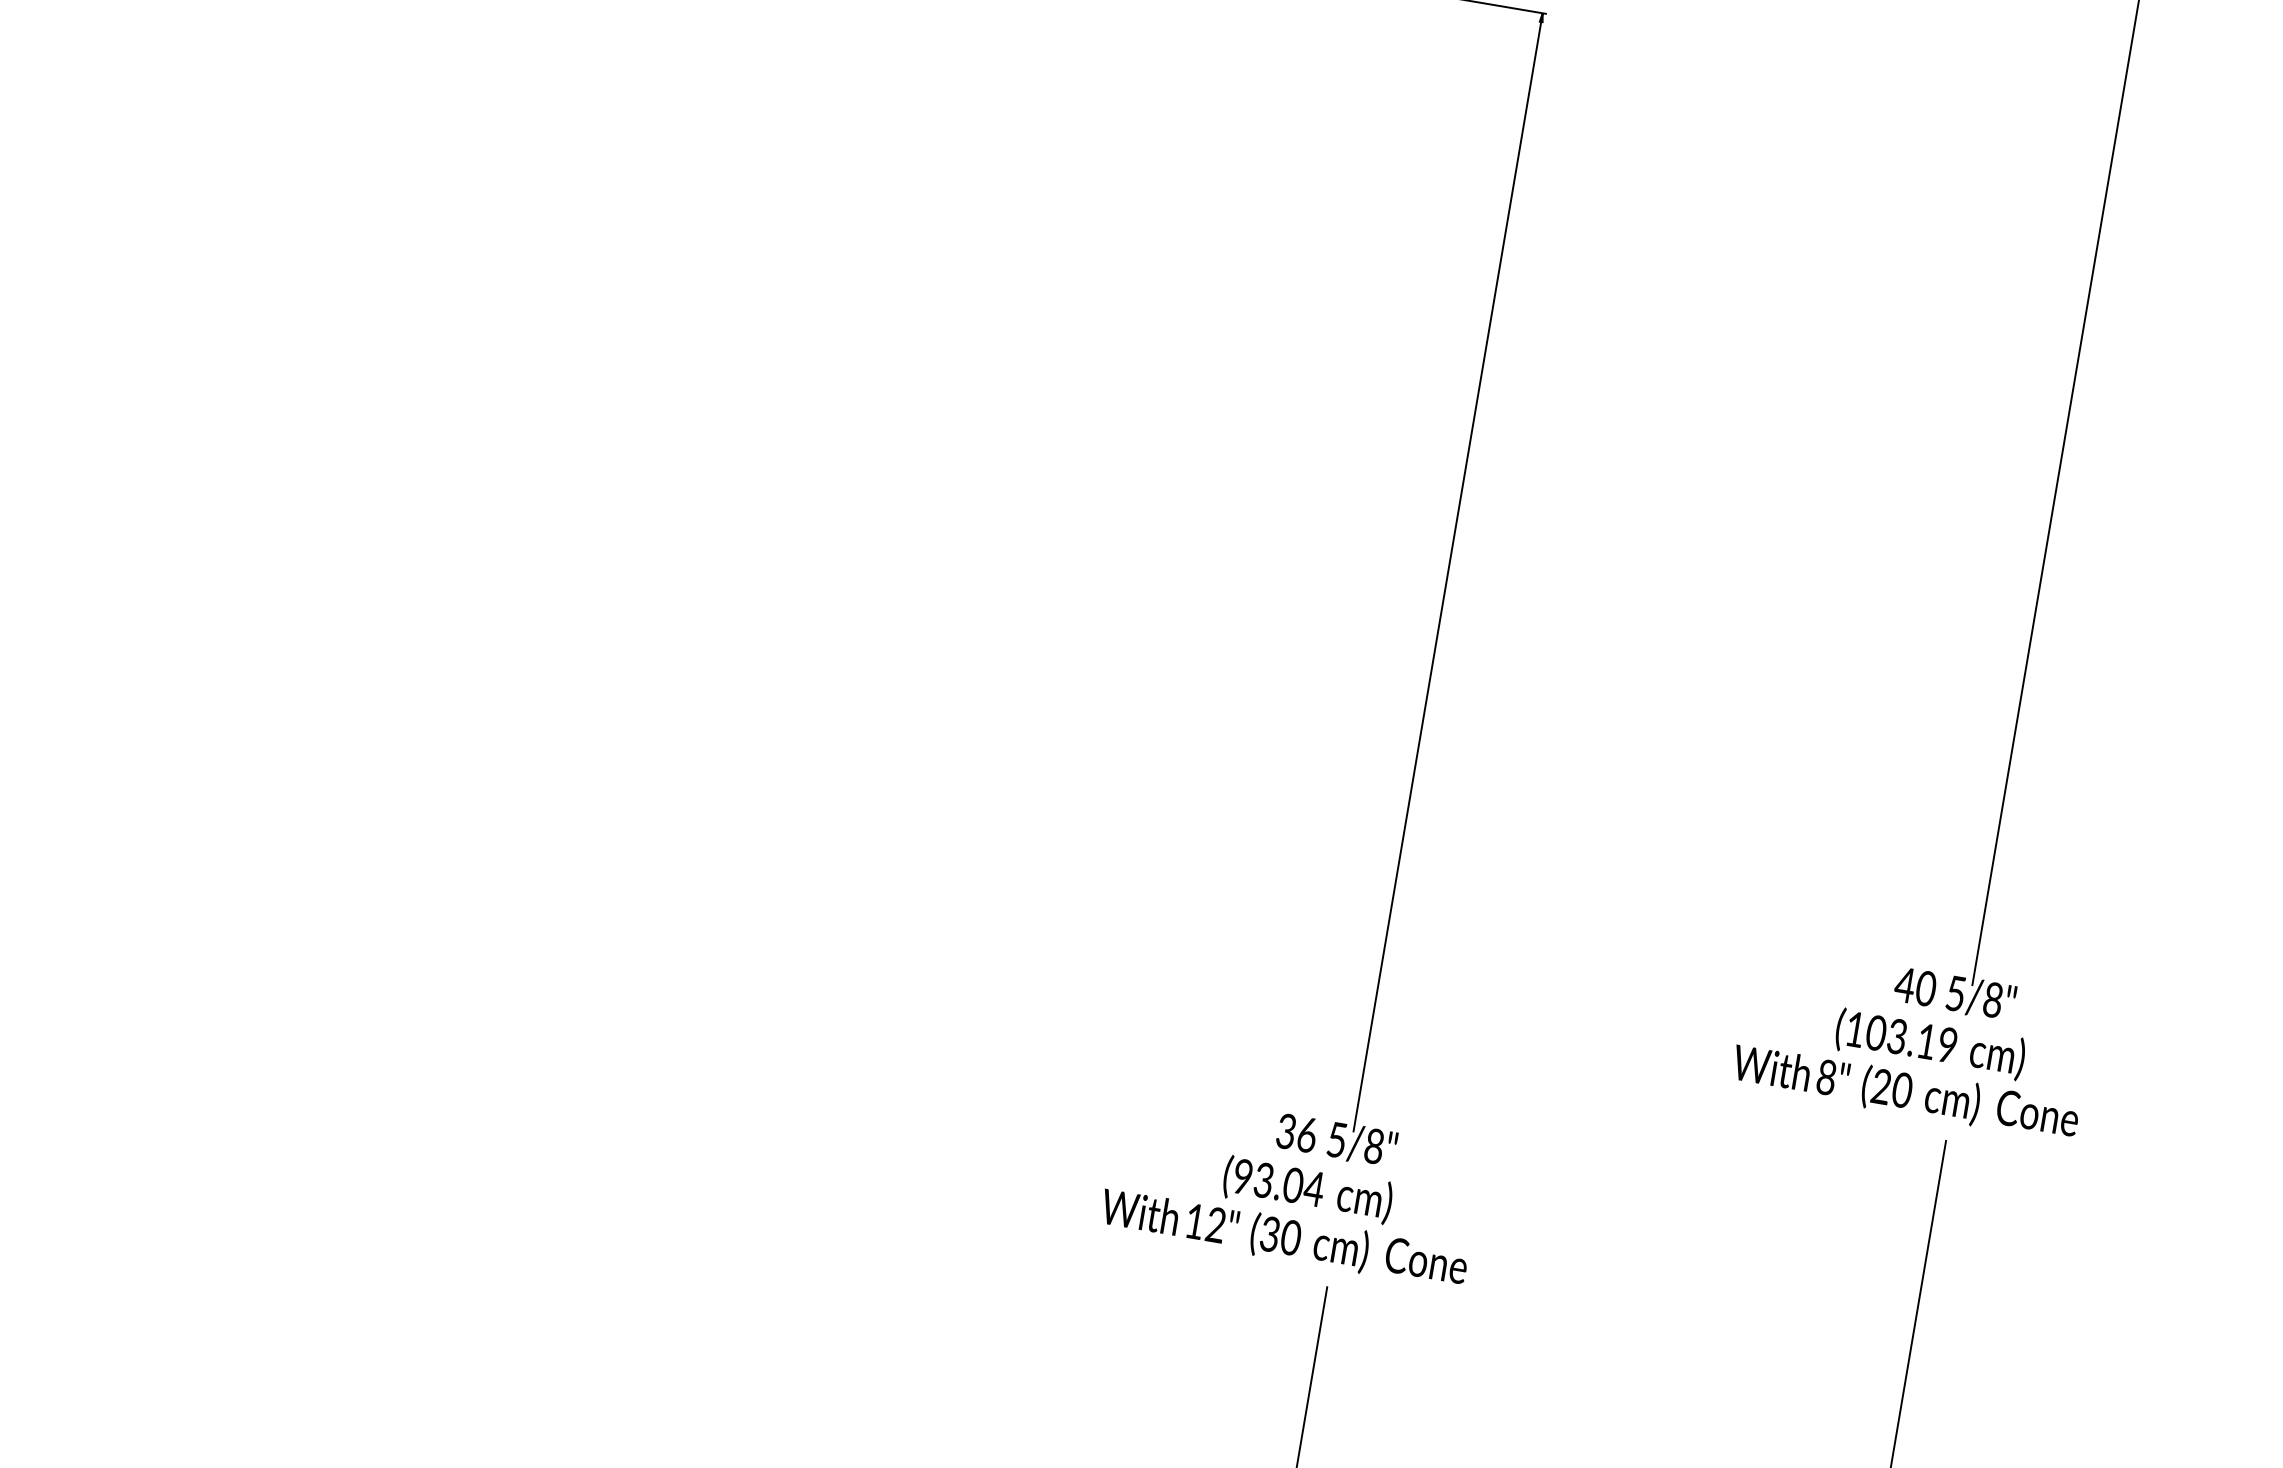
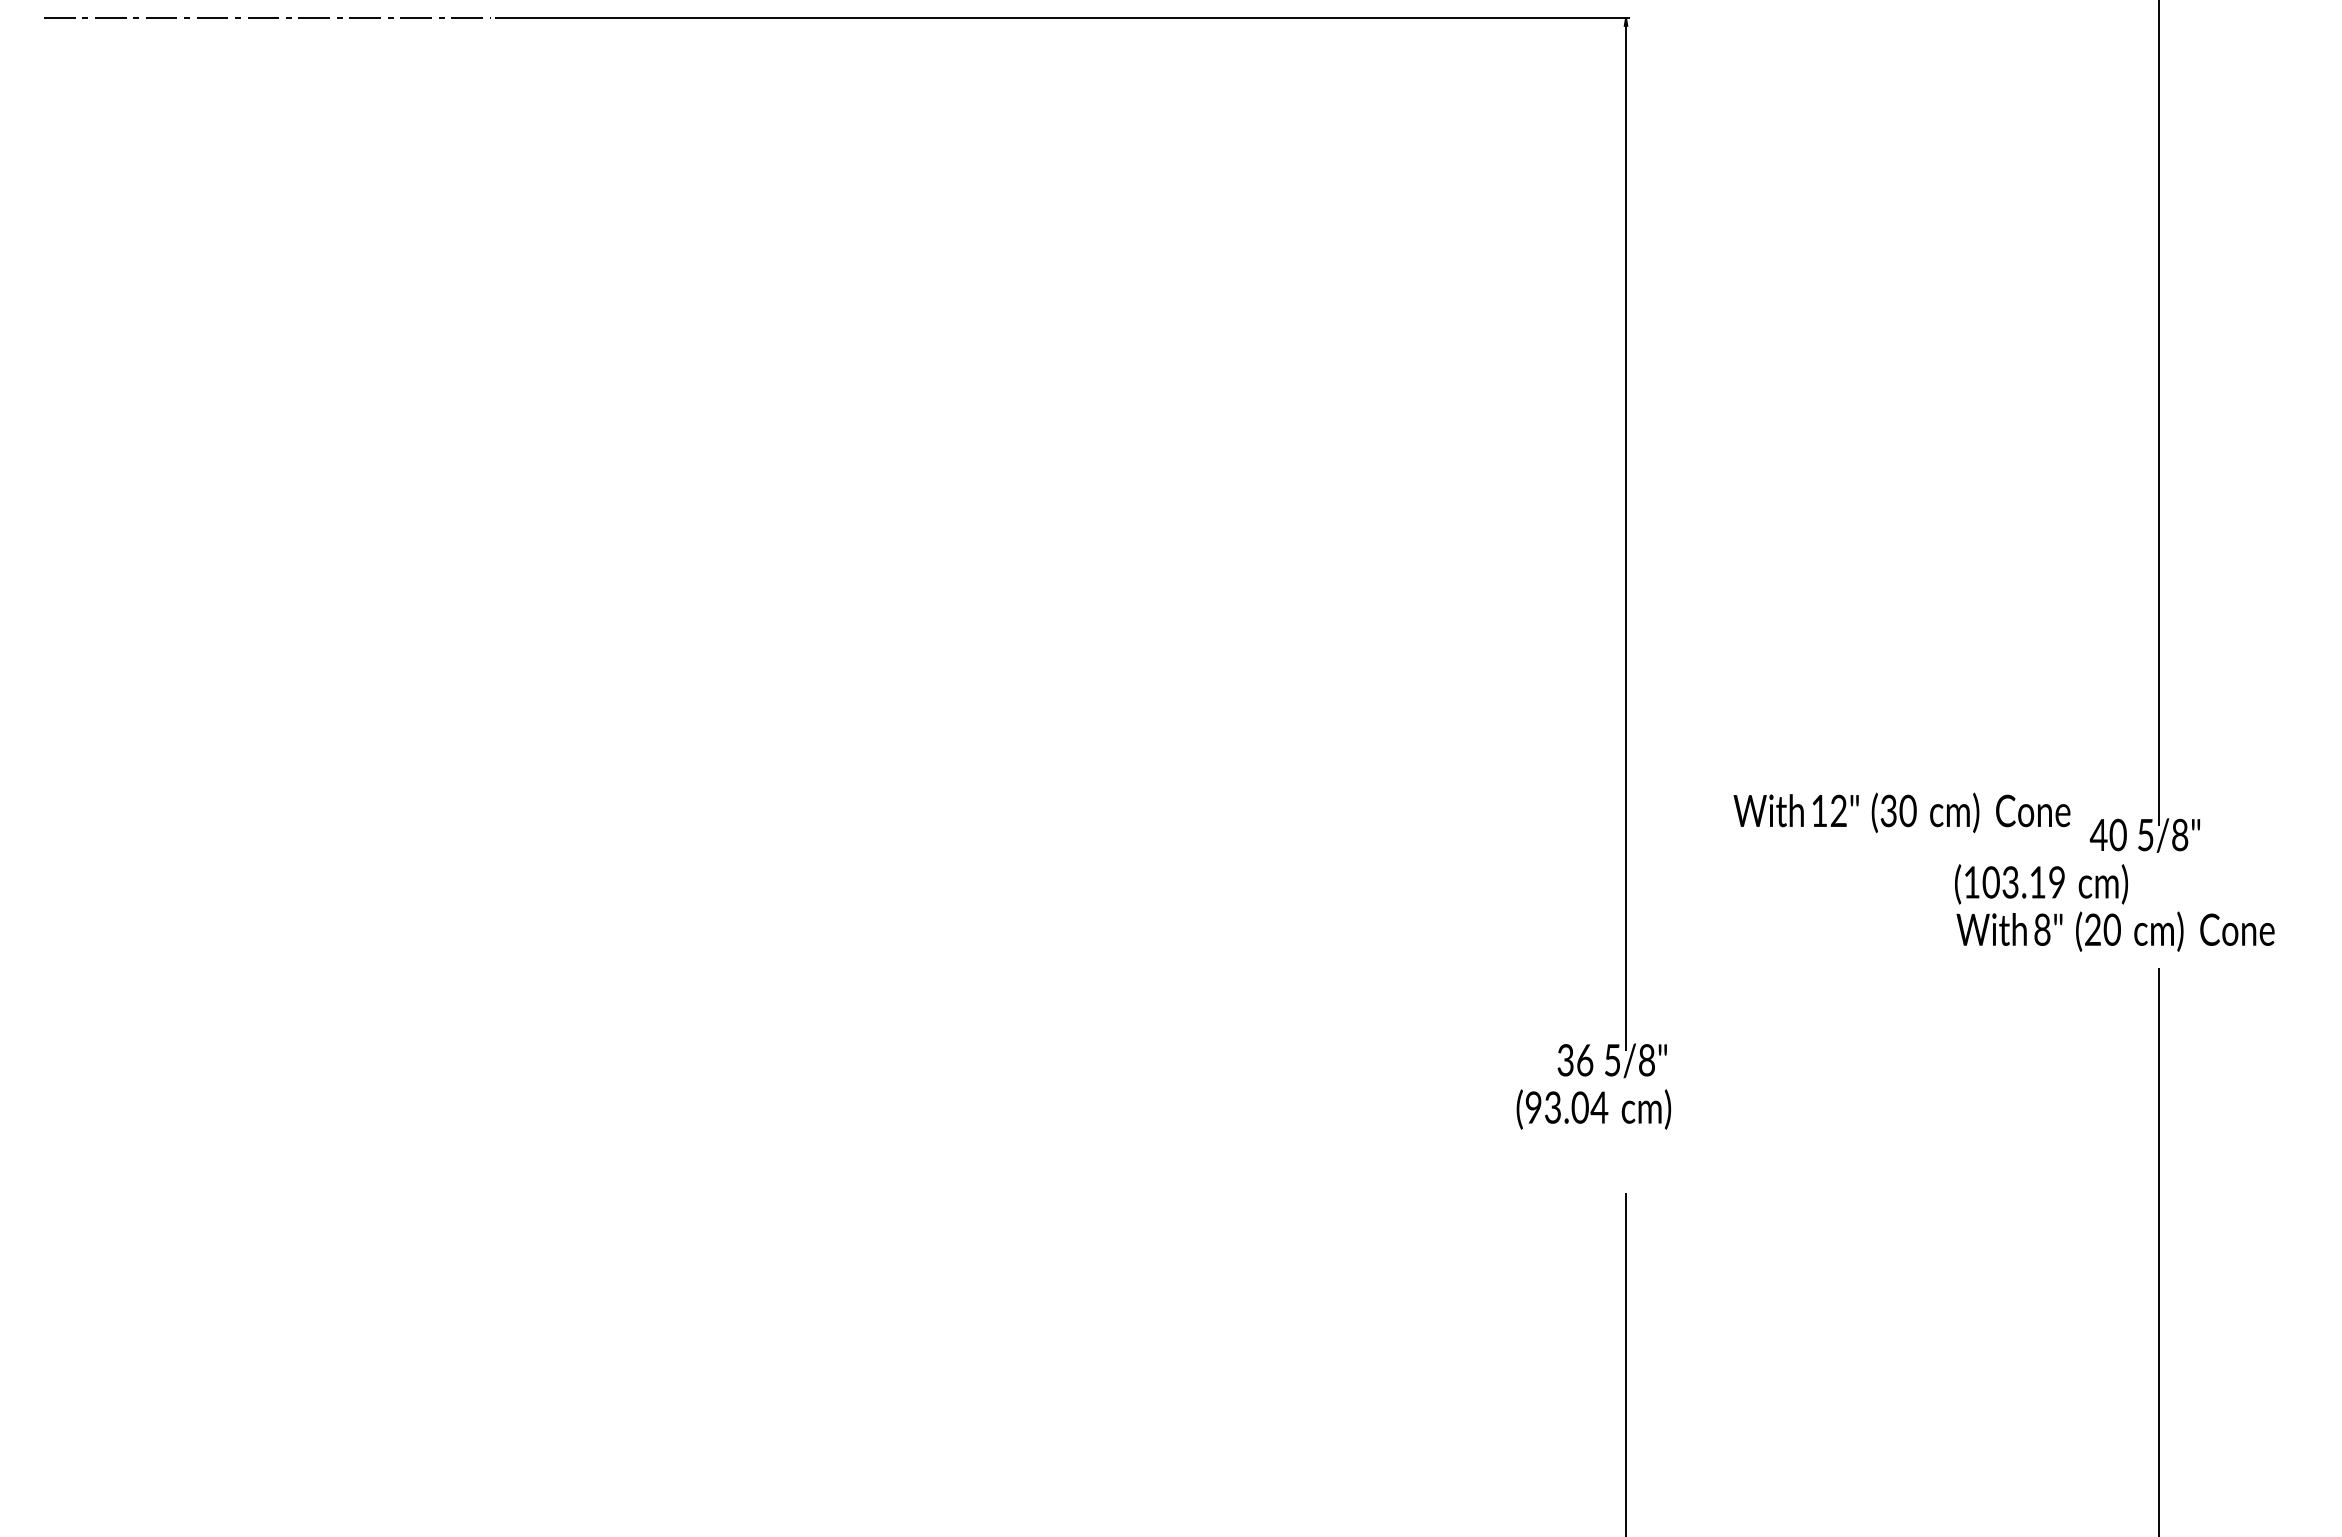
text: (1930, 1044) -> (2041, 884), moved
text: (1283, 1238) -> (1901, 812), moved

